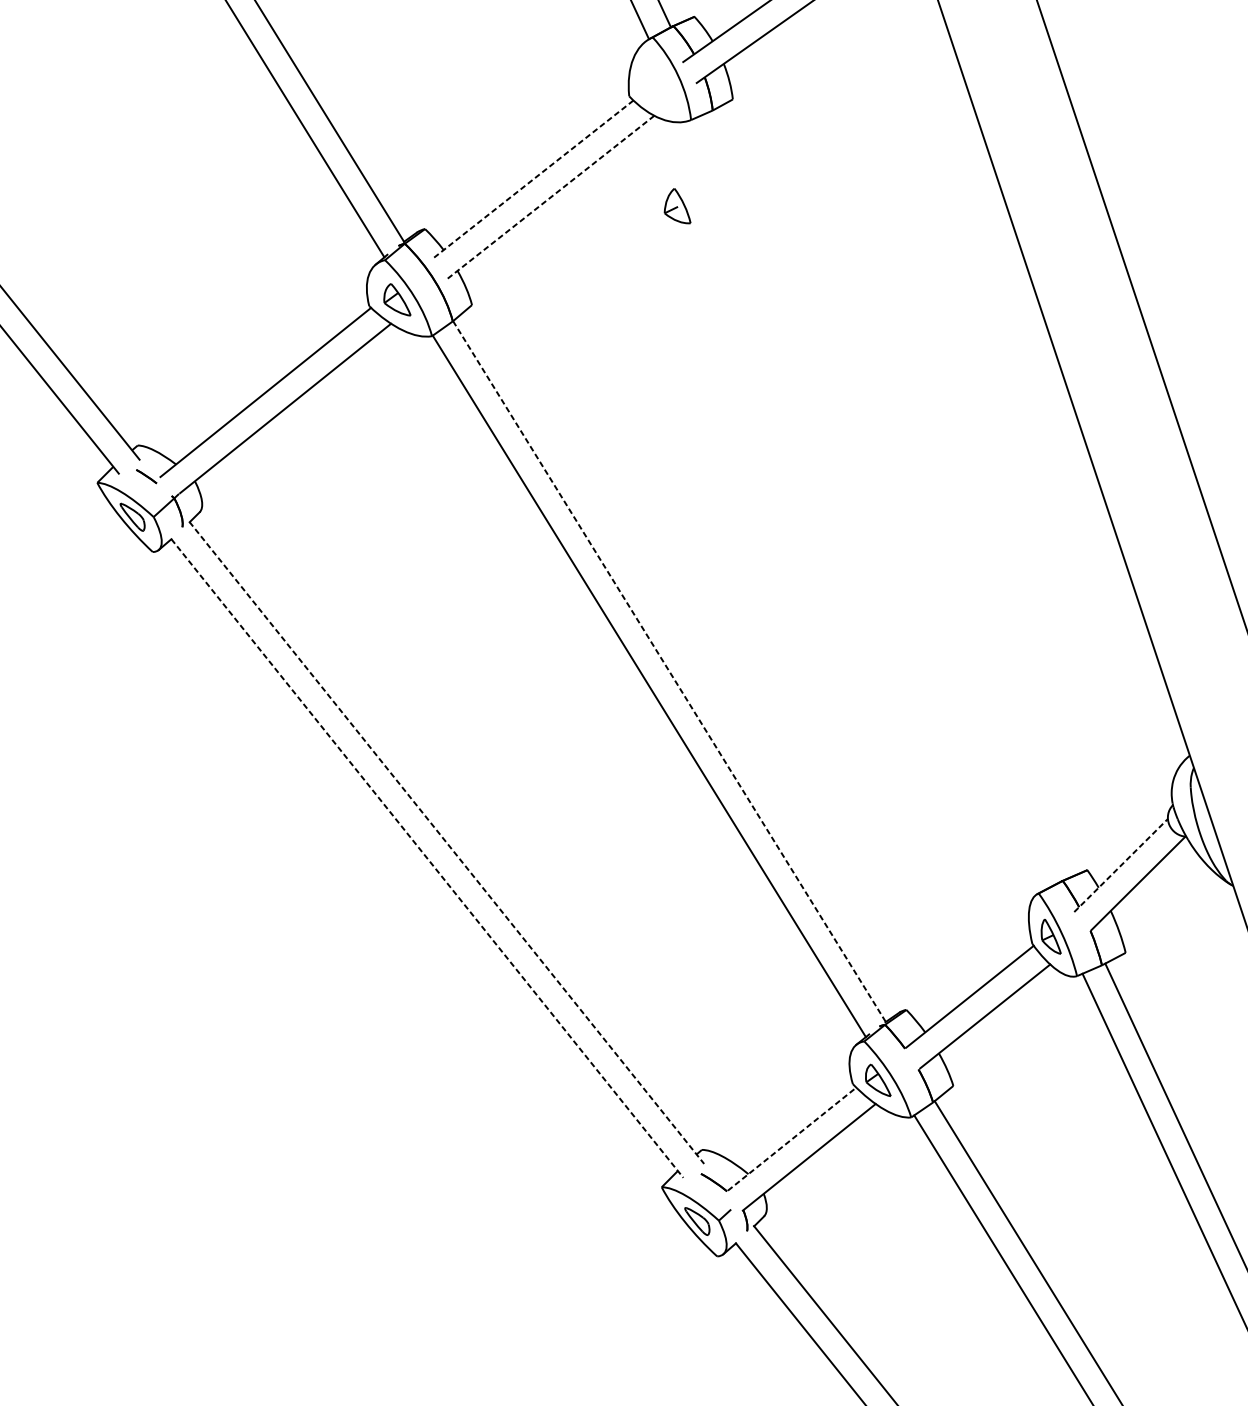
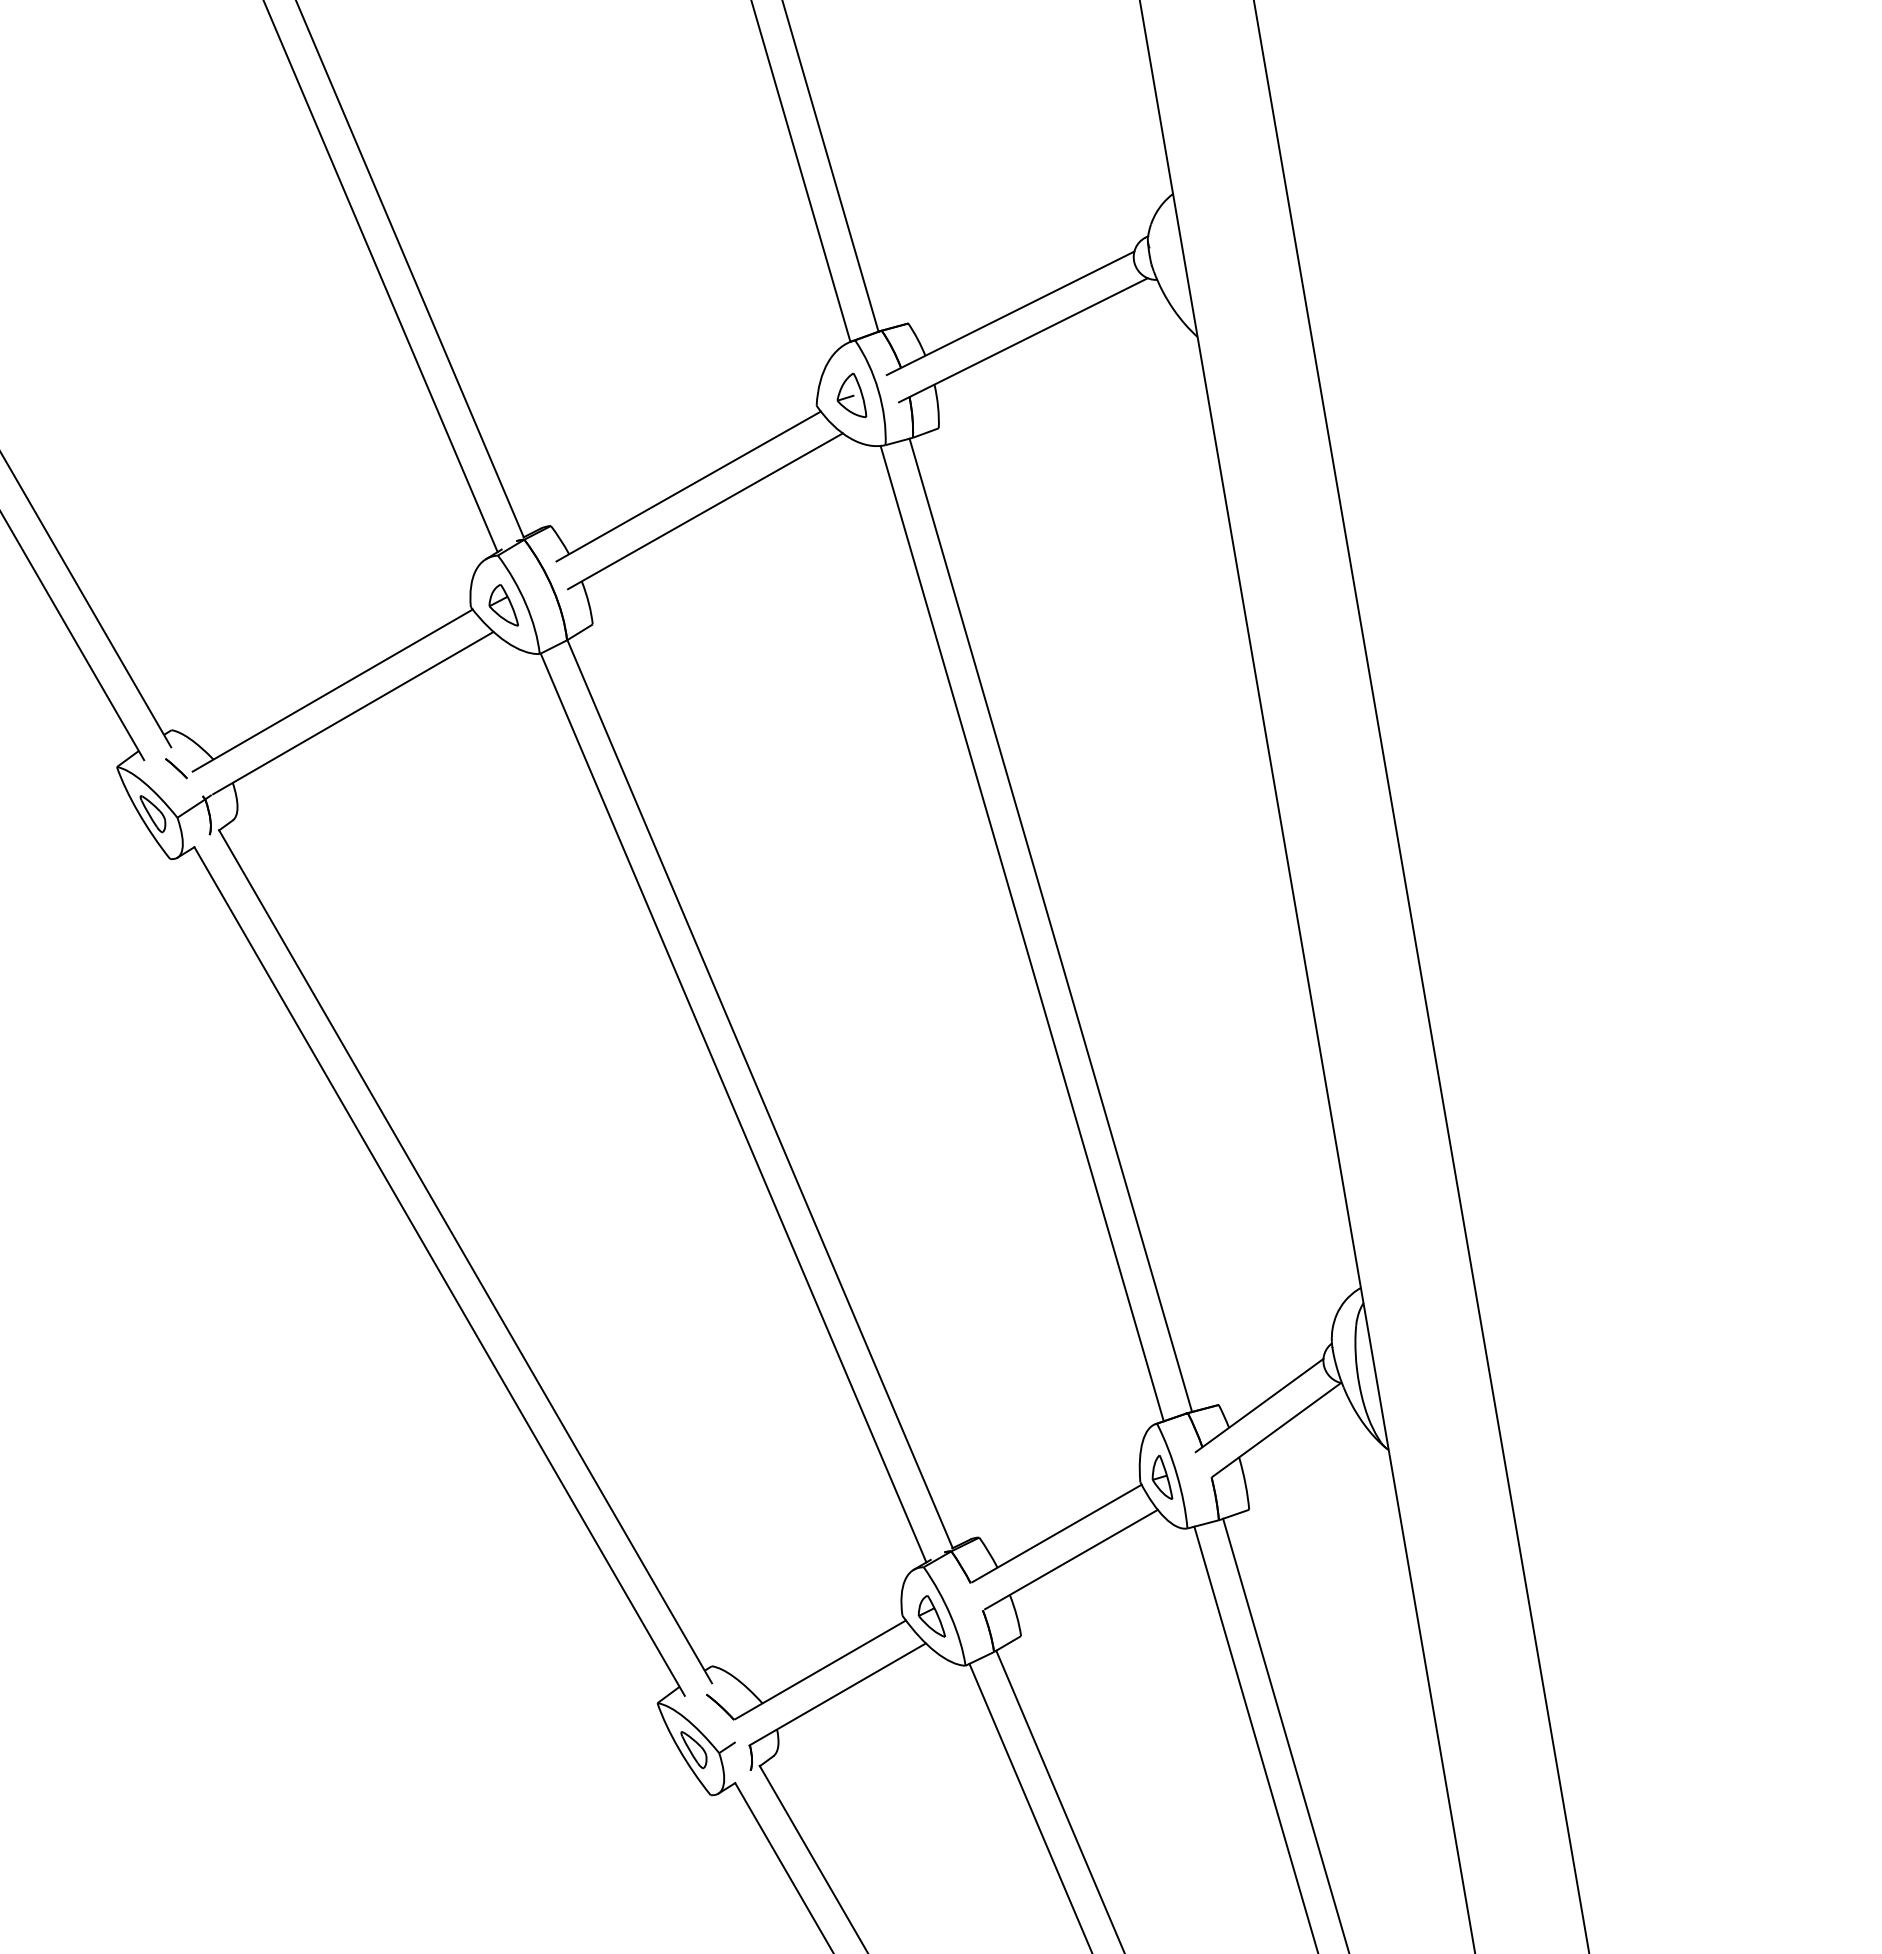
line: (533, 179) -> (688, 486), dashed -> solid
line: (550, 197) -> (705, 511), dashed -> solid
part: (675, 207) -> (851, 395), moved
line: (887, 495) -> (1050, 925), added
line: (864, 505) -> (1021, 933), added
line: (669, 671) -> (760, 1094), dashed -> solid
line: (446, 842) -> (465, 1256), dashed -> solid
line: (427, 858) -> (439, 1271), dashed -> solid
line: (1121, 865) -> (1260, 1405), dashed -> solid
line: (792, 1138) -> (820, 1669), dashed -> solid

